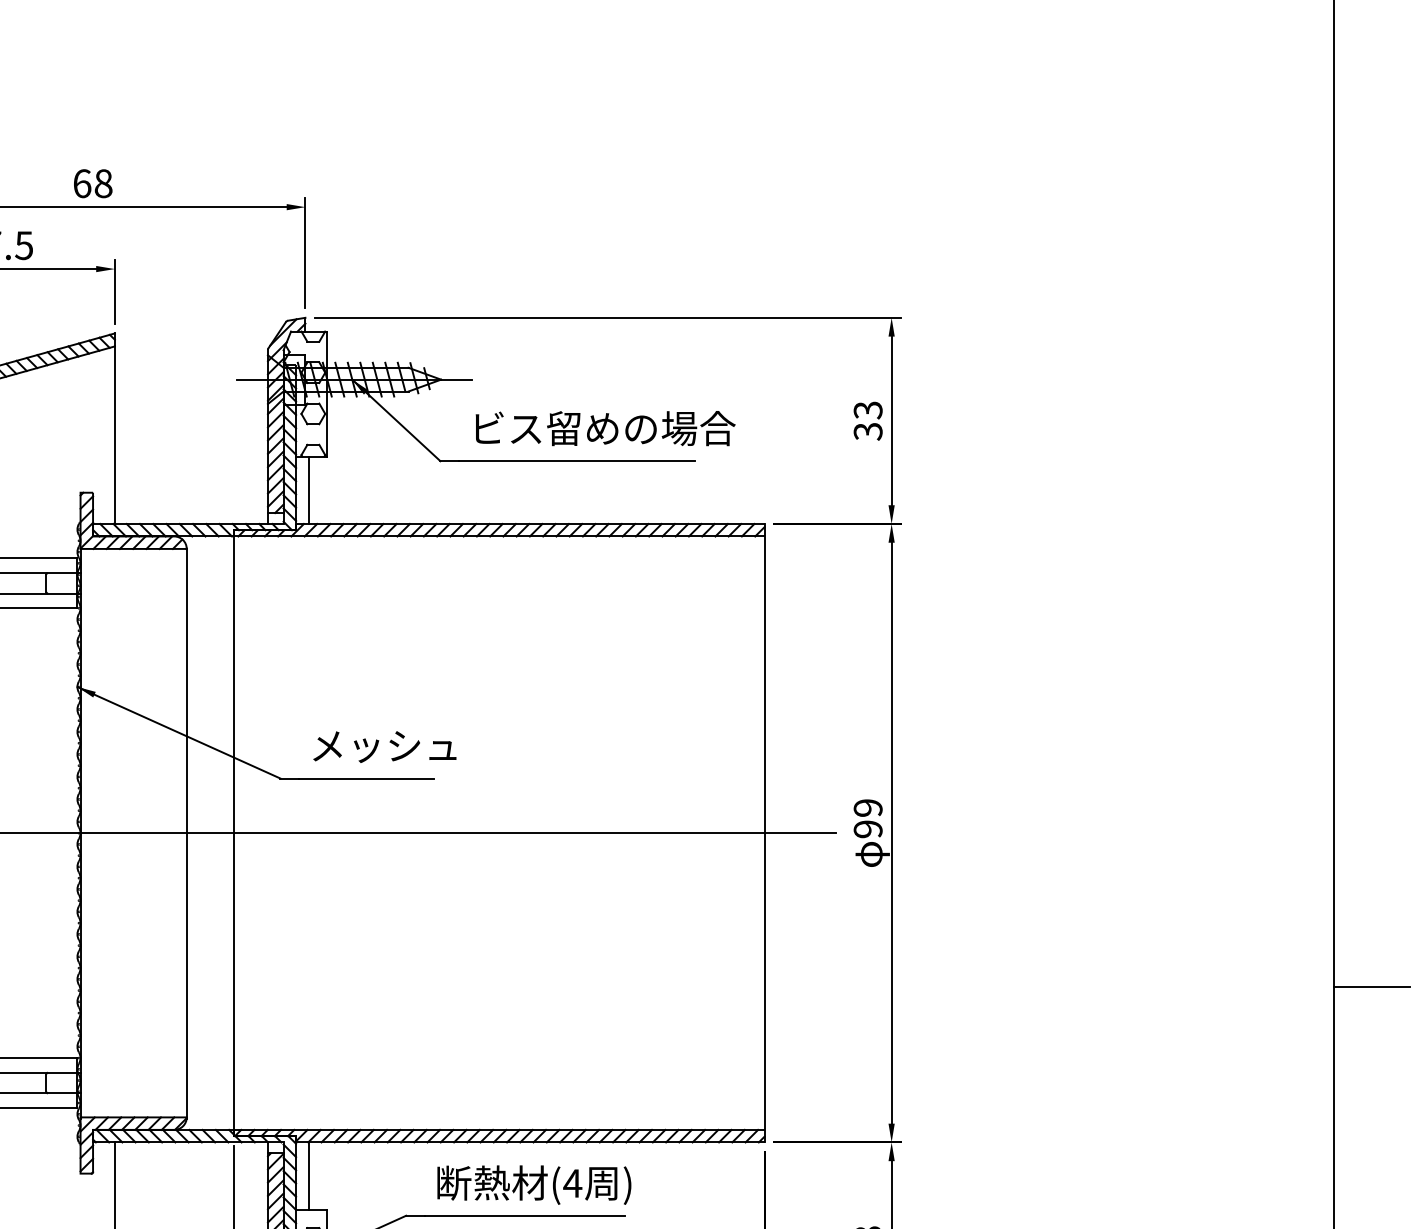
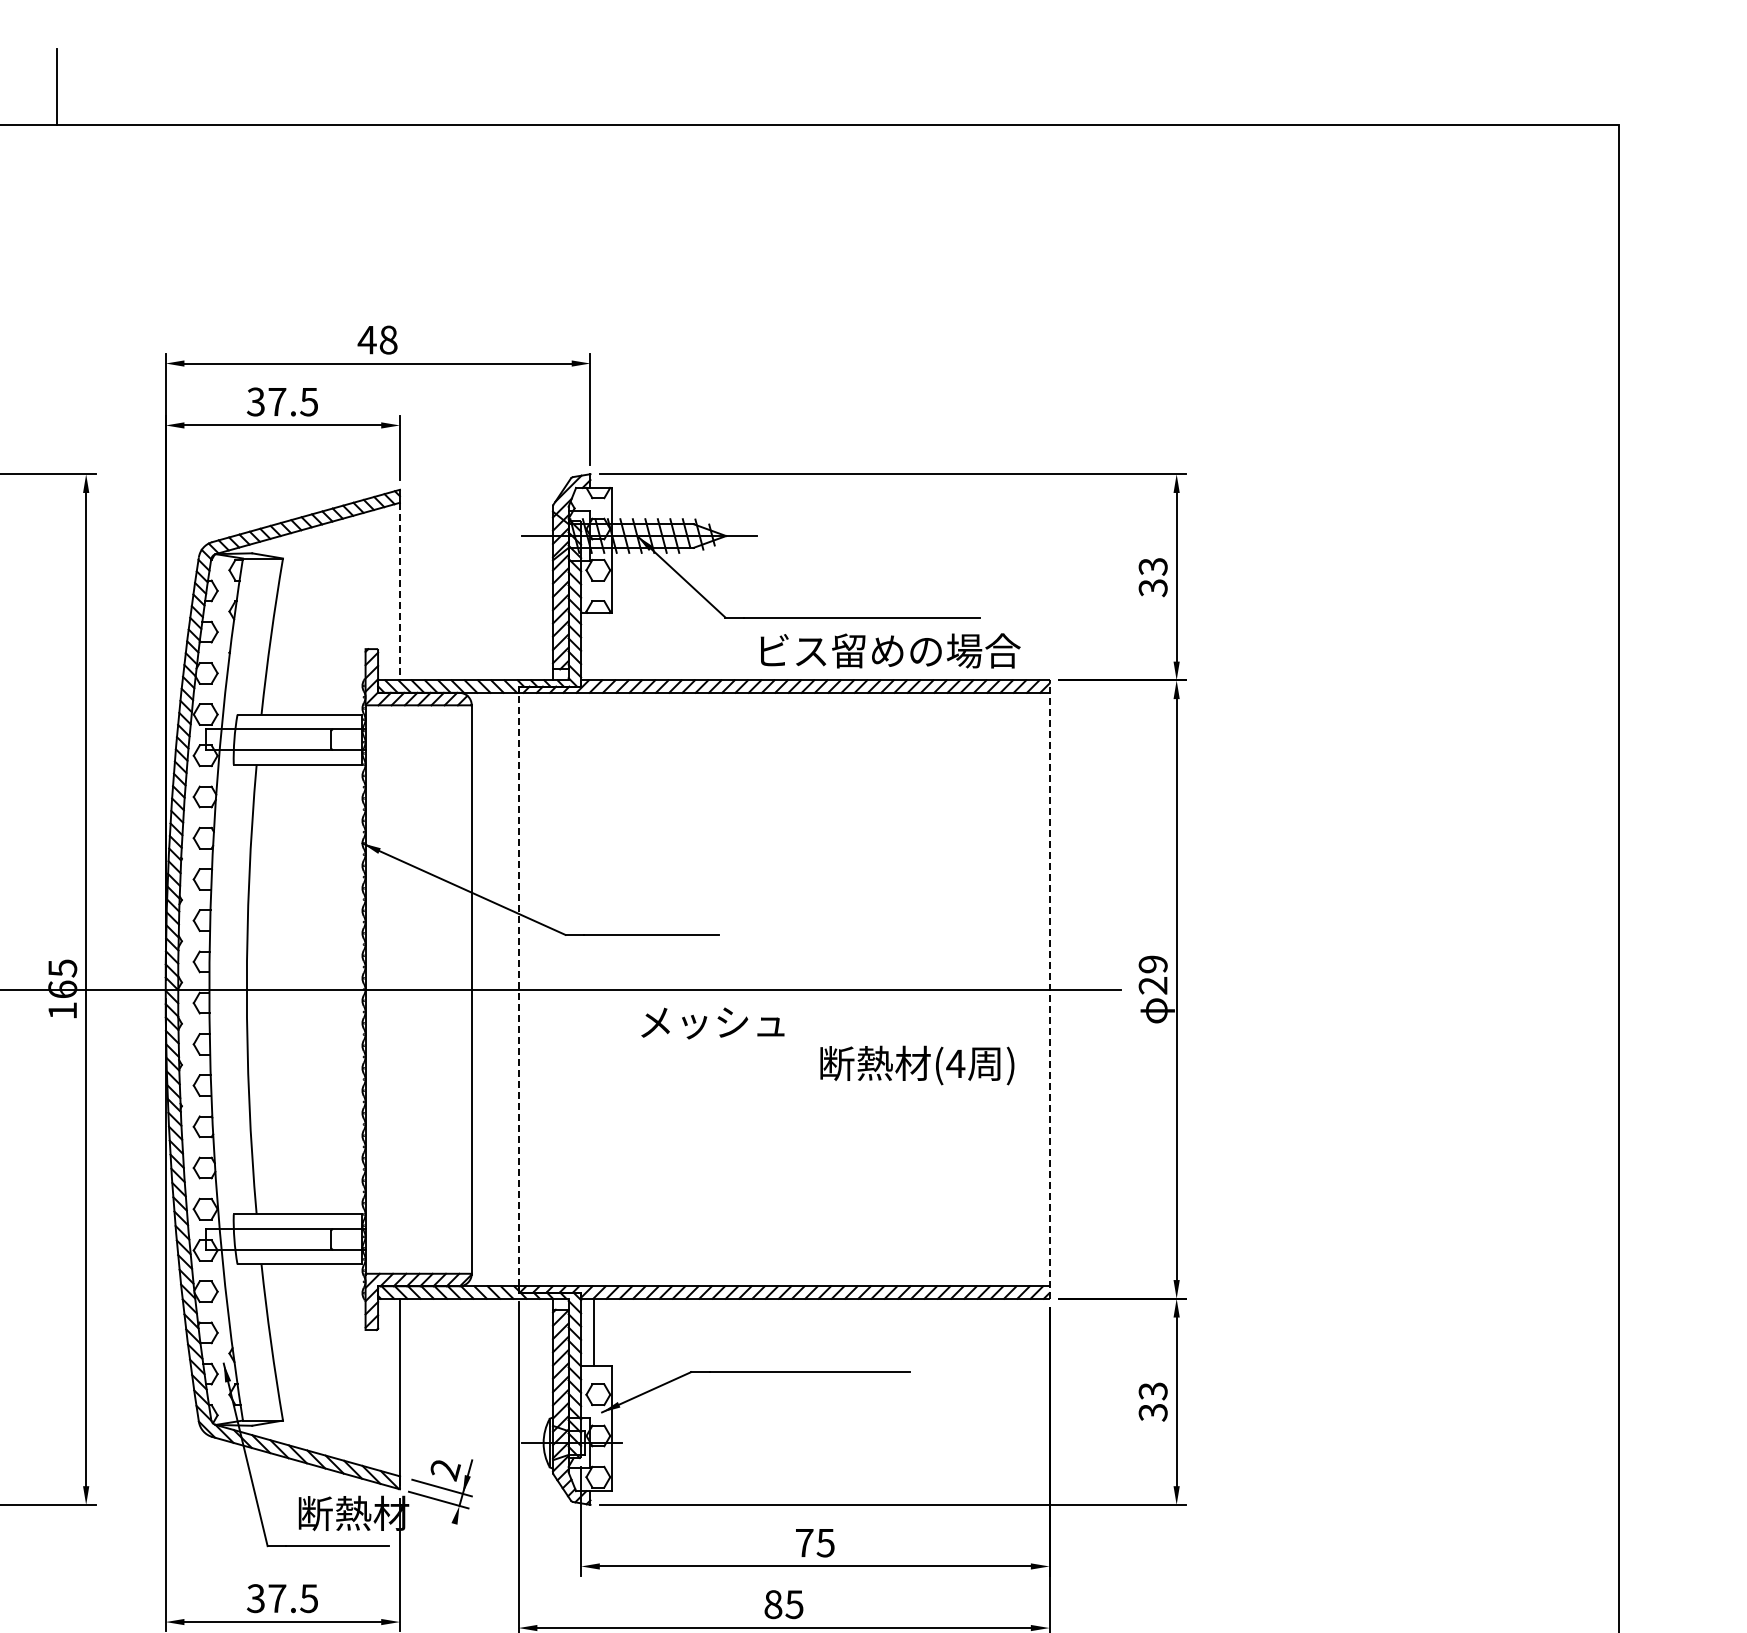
text: (81, 183) -> (366, 339), 68 -> 48
text: (605, 428) -> (890, 650), moved
line: (114, 435) -> (399, 591), solid -> dashed
line: (308, 490) -> (593, 646), removed
text: (384, 747) -> (712, 1023), moved
text: (868, 829) -> (1153, 985), 99 -> 29
line: (233, 833) -> (518, 989), solid -> dashed
line: (764, 833) -> (1049, 989), solid -> dashed
line: (1371, 987) -> (1656, 1143), removed
text: (534, 1185) -> (917, 1065), moved

